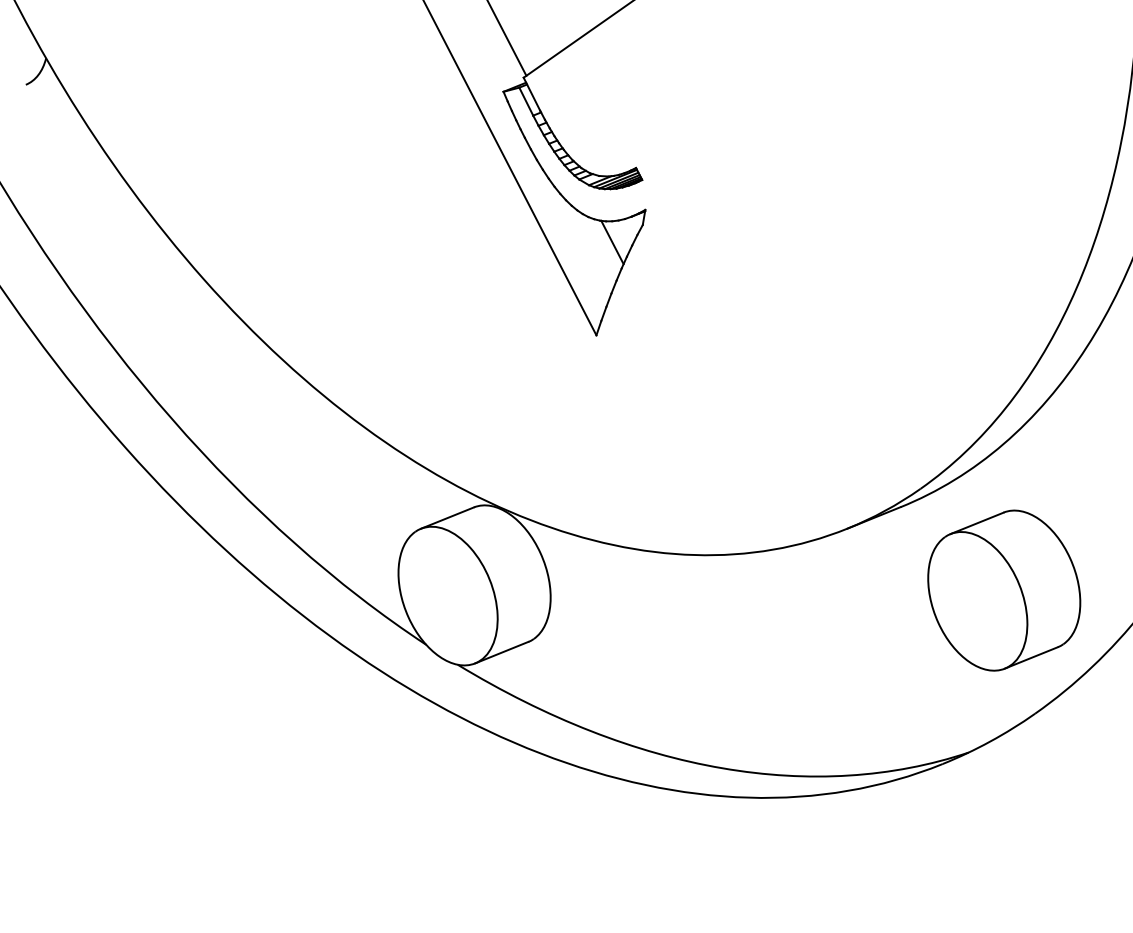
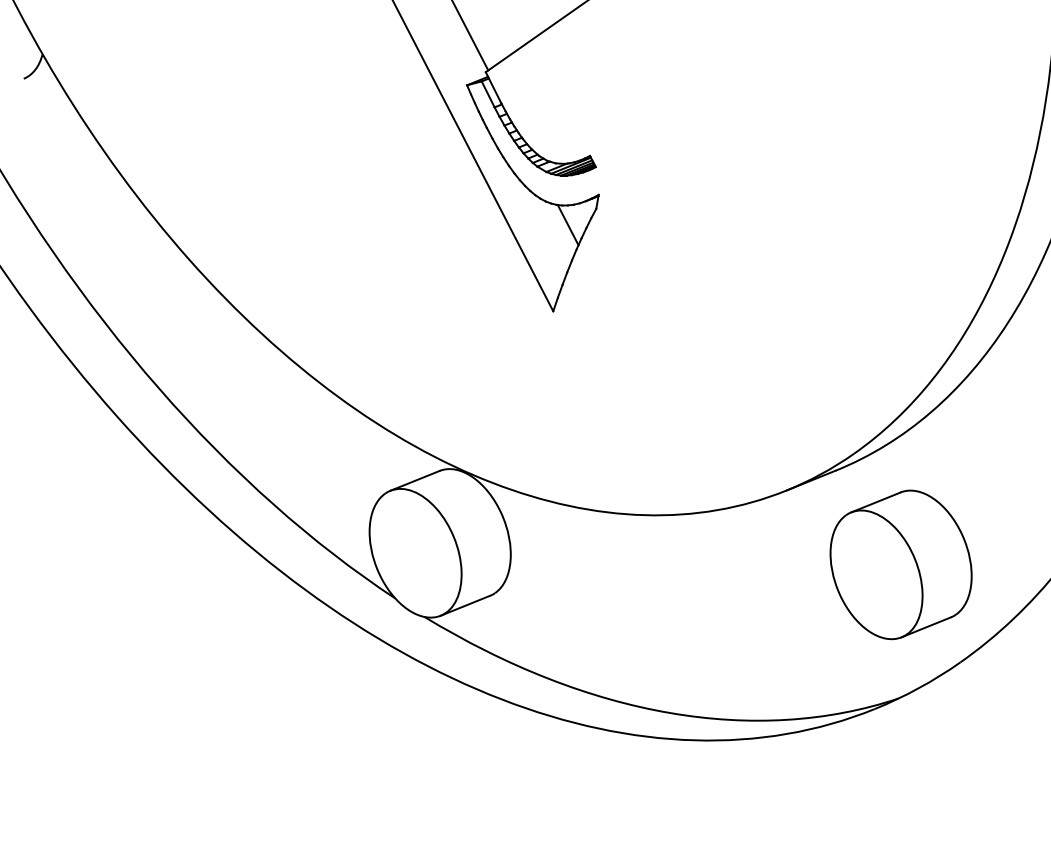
part: (1004, 590) -> (901, 564), moved

